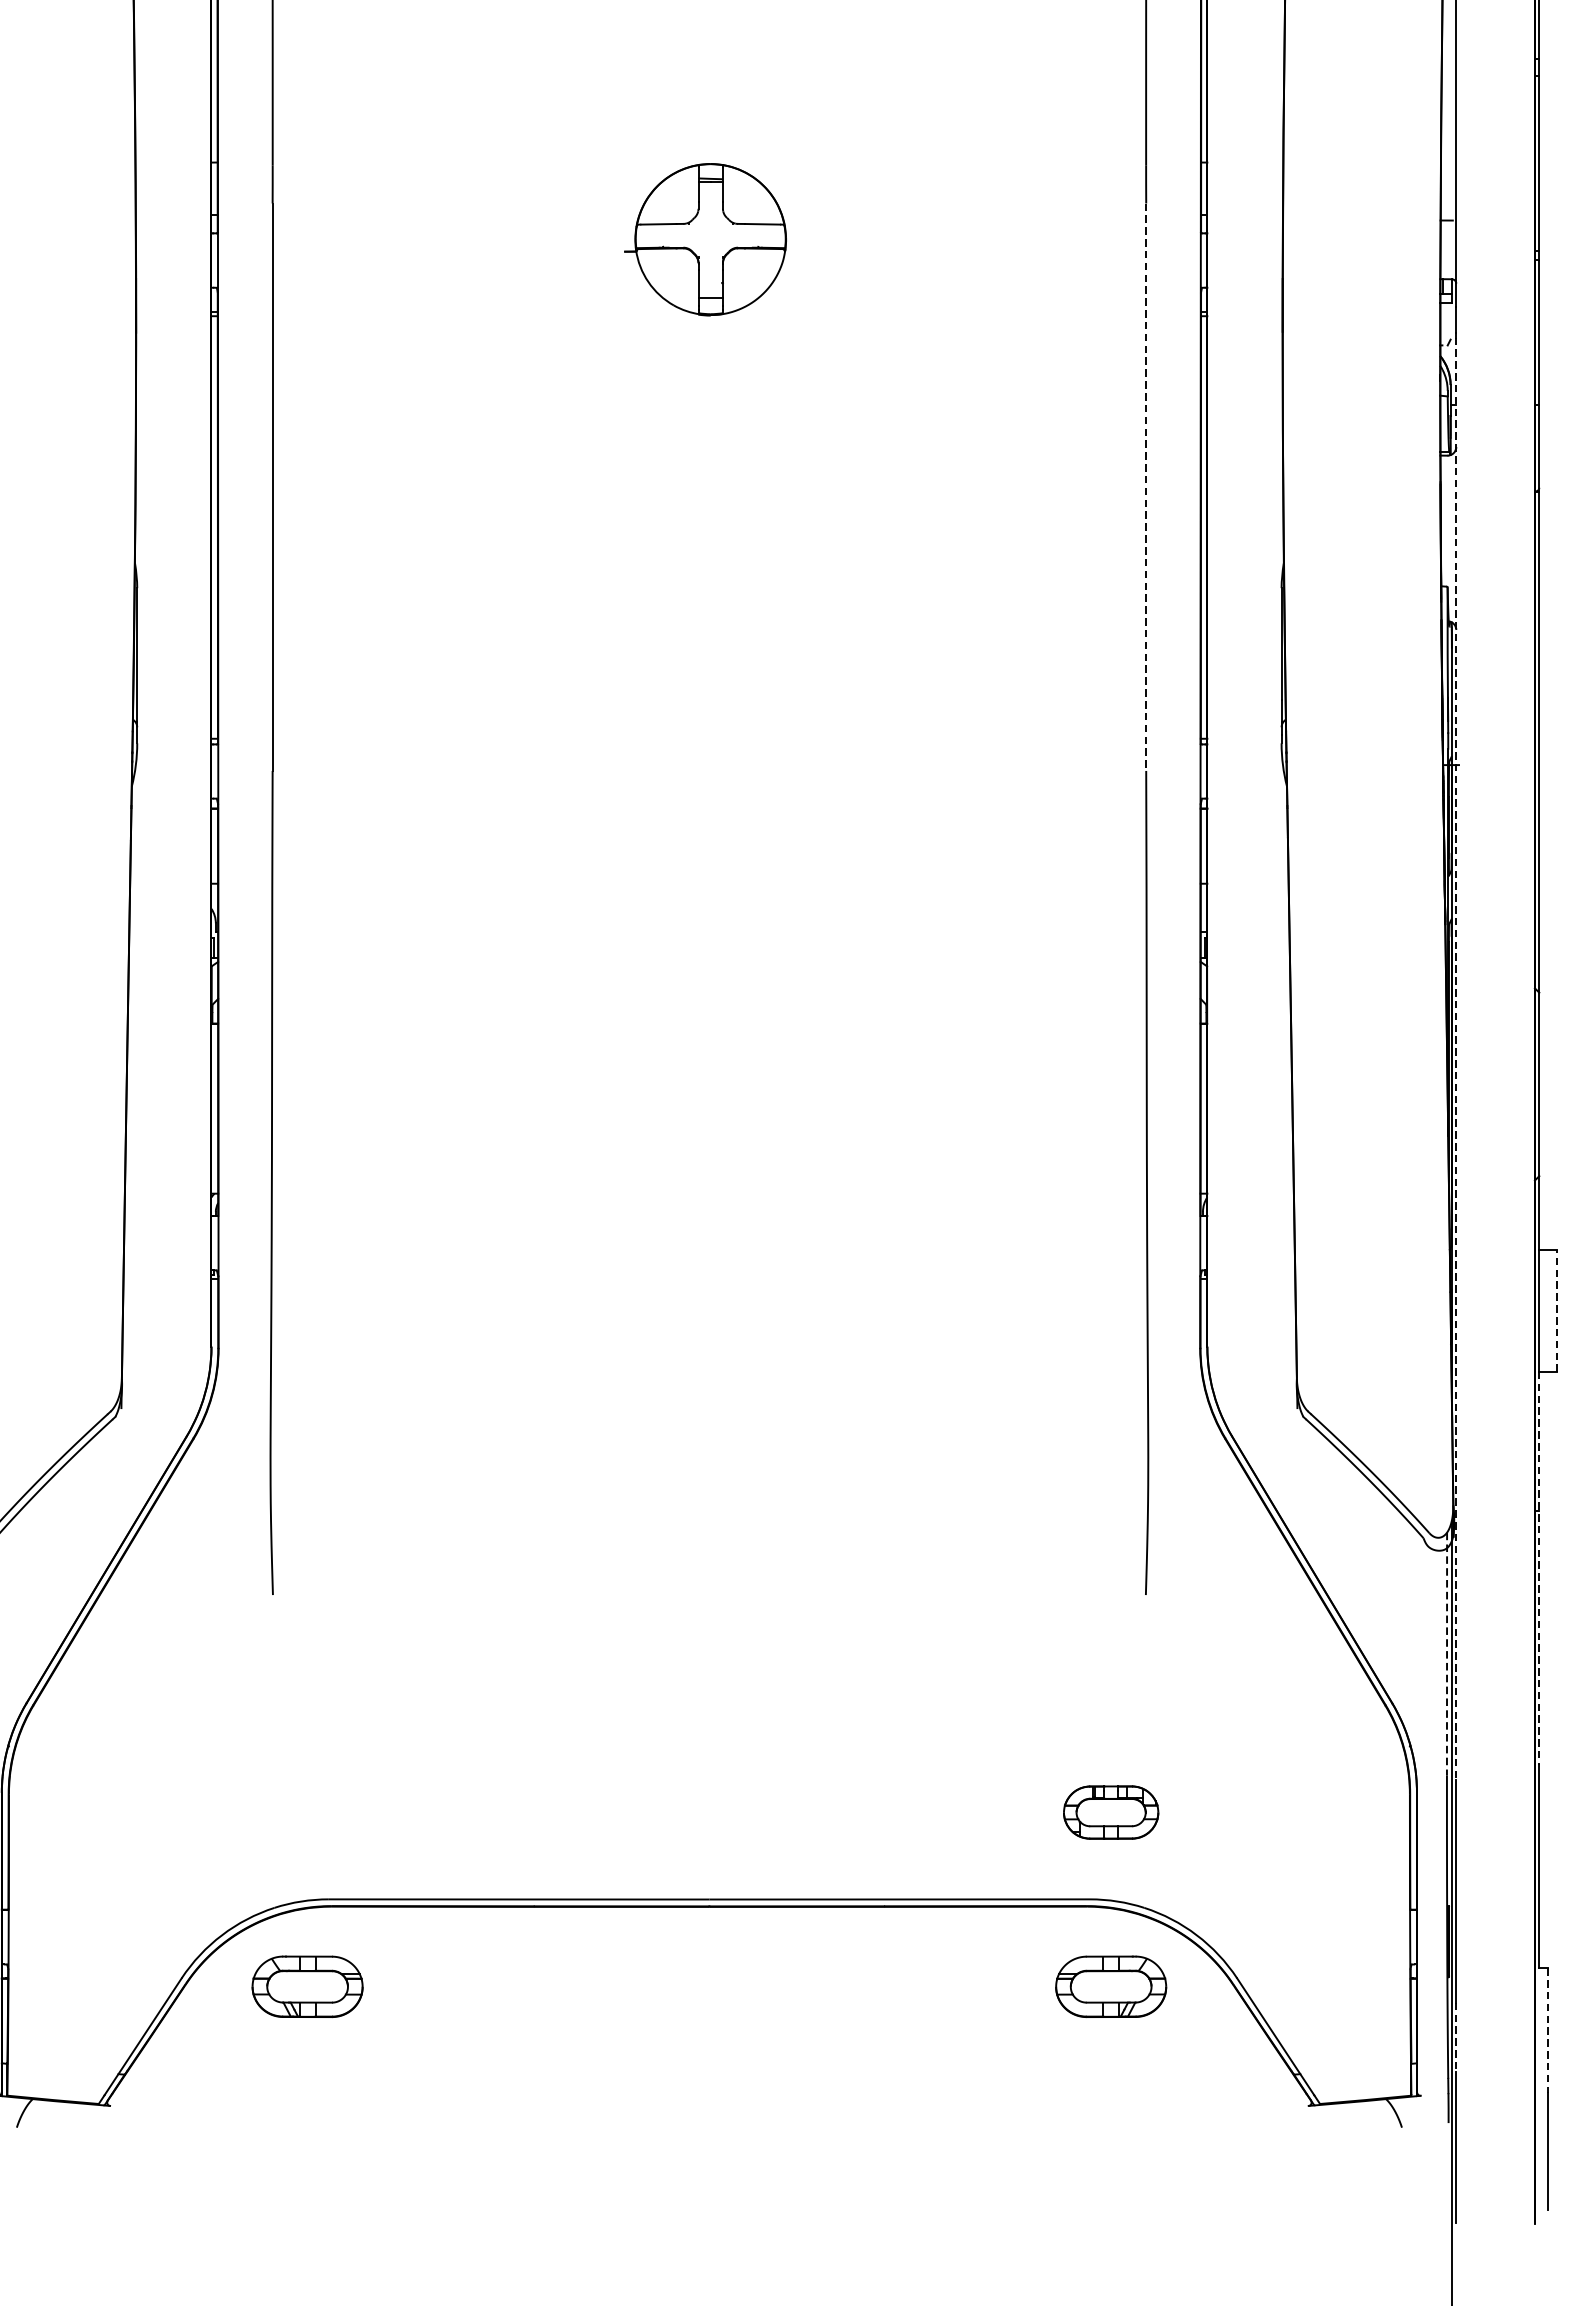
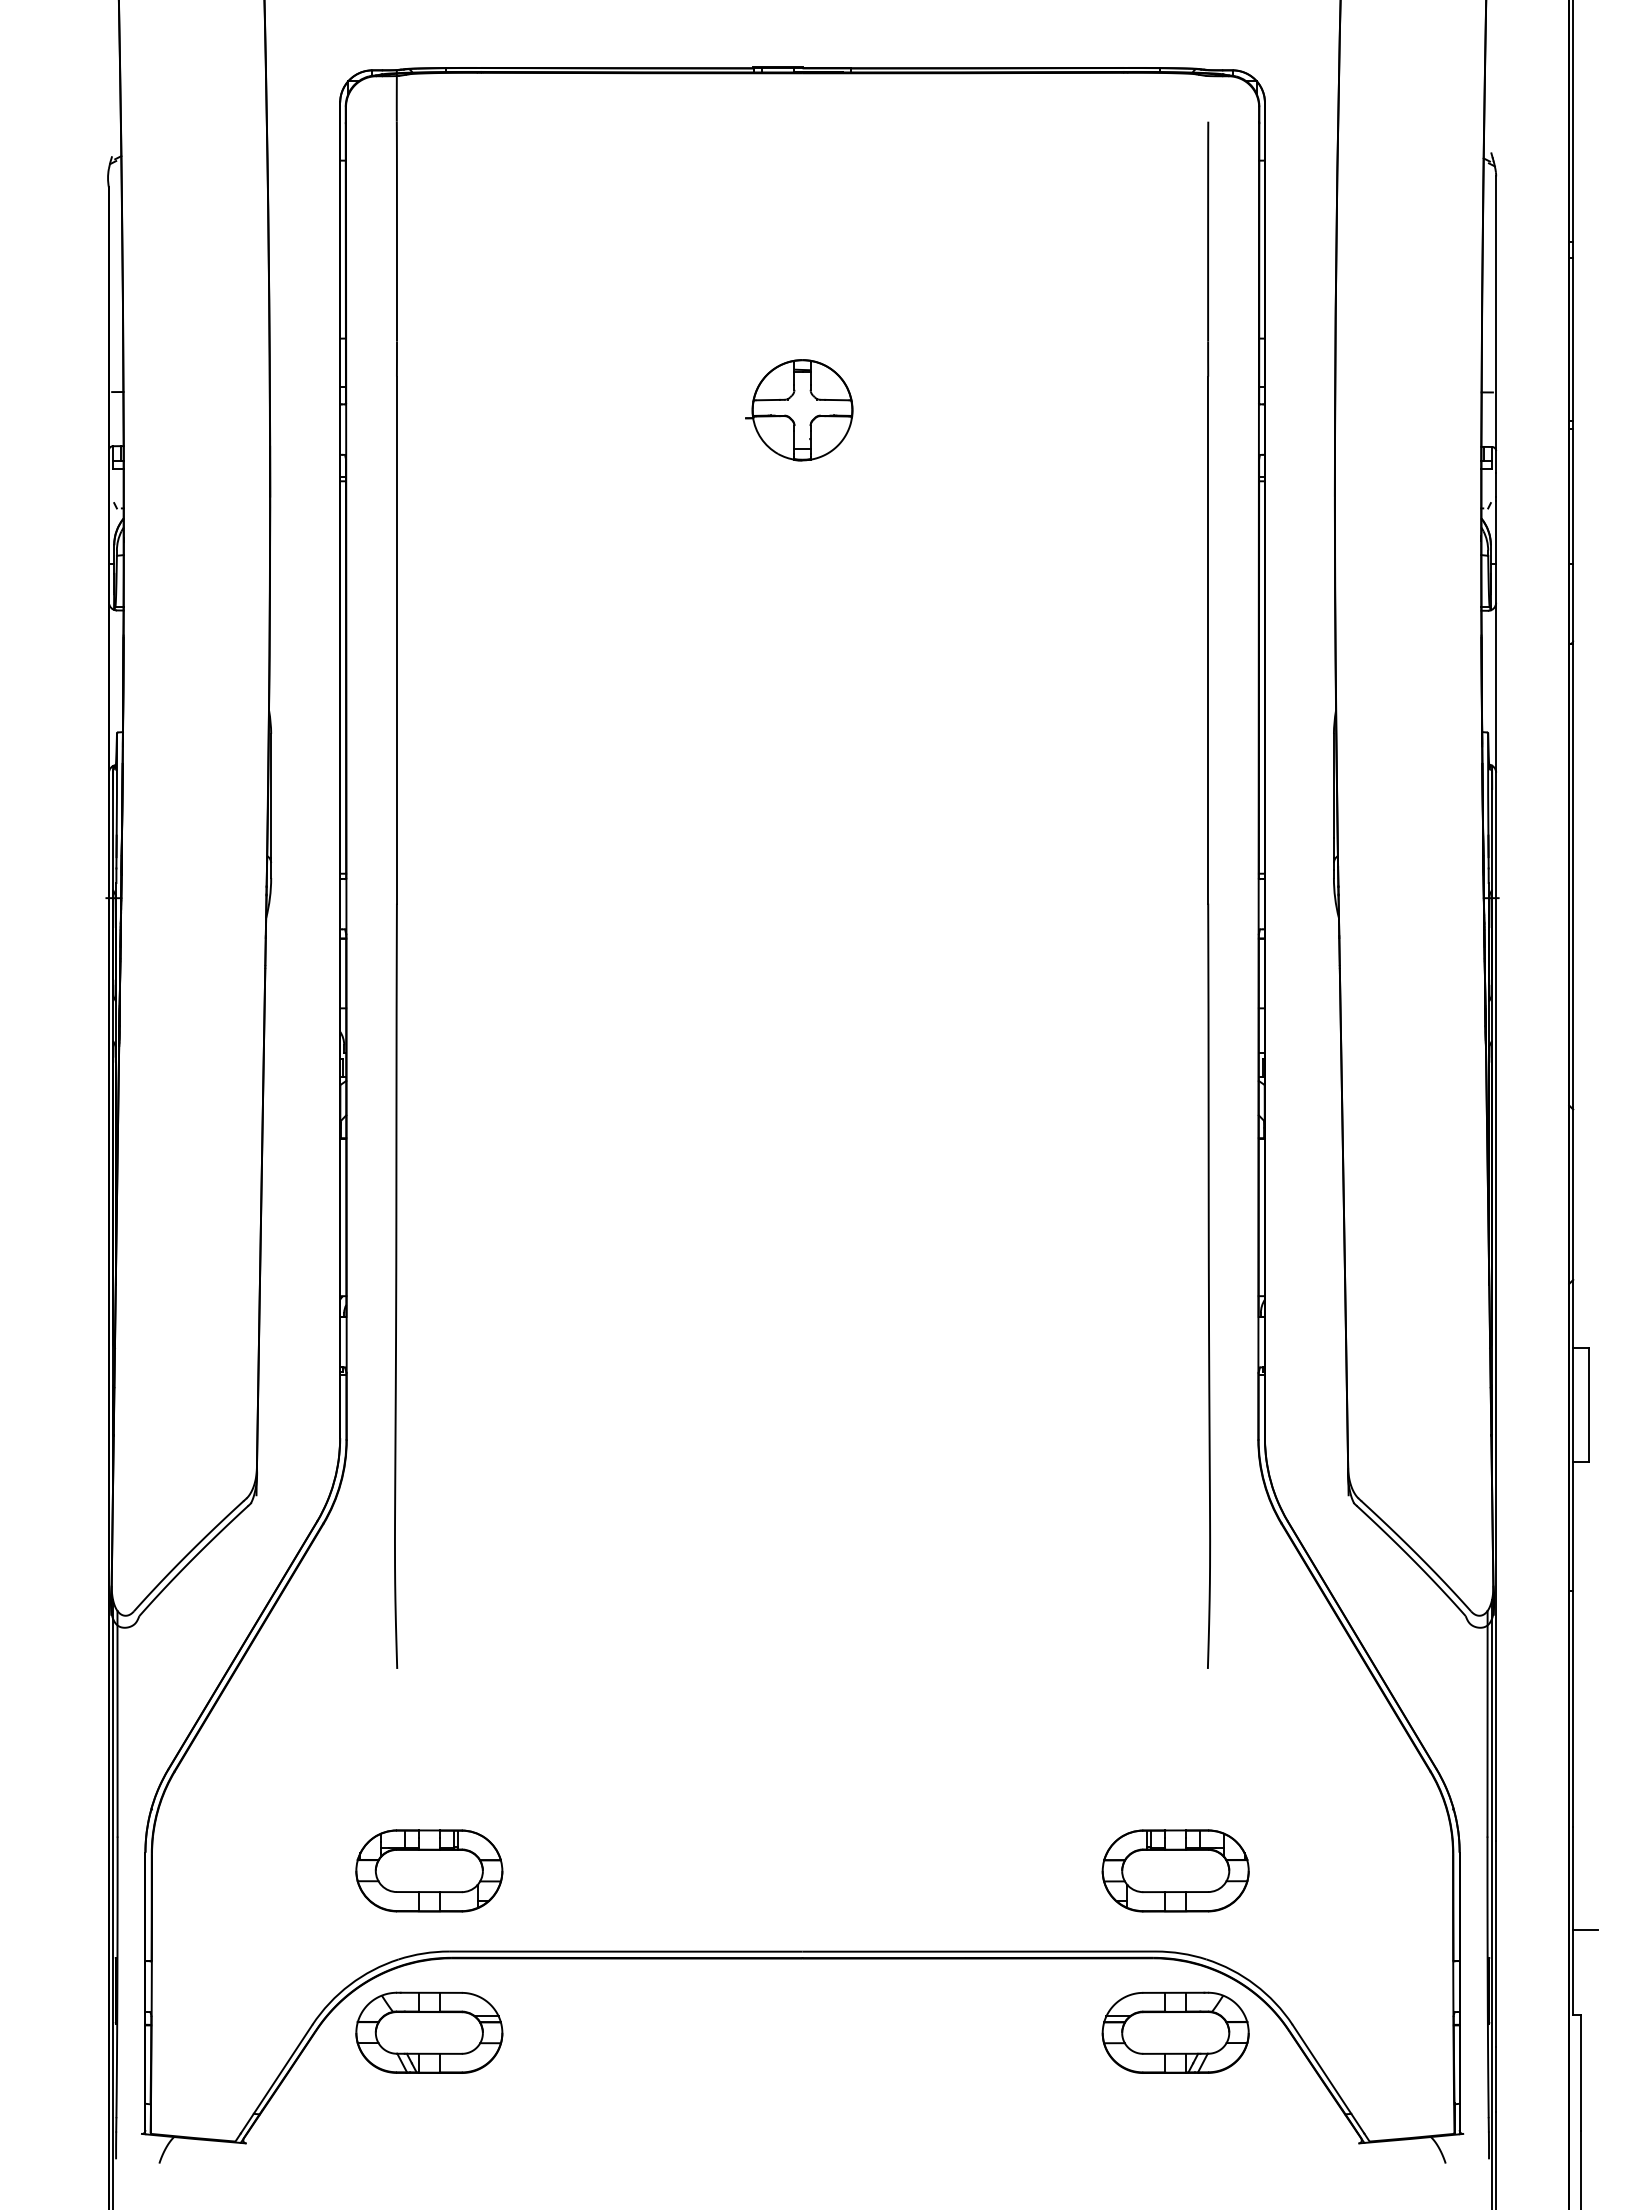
part: (706, 239) -> (799, 410), size x0.71
line: (1146, 487) -> (1208, 640), dashed -> solid
line: (1456, 1058) -> (1496, 1170), dashed -> solid
line: (1556, 1310) -> (1589, 1404), dashed -> solid
line: (1539, 1568) -> (1573, 1644), dashed -> solid
line: (1446, 1653) -> (1487, 1723), dashed -> solid
part: (307, 1812) -> (429, 1870), added
part: (1111, 1812) -> (1175, 1870), size x1.67
line: (1552, 1875) -> (1585, 1929), added
part: (307, 1986) -> (429, 2032), size x1.43
part: (1111, 1986) -> (1175, 2032), size x1.43
line: (1548, 2030) -> (1581, 2073), dashed -> solid
line: (1456, 2038) -> (1496, 2080), dashed -> solid

